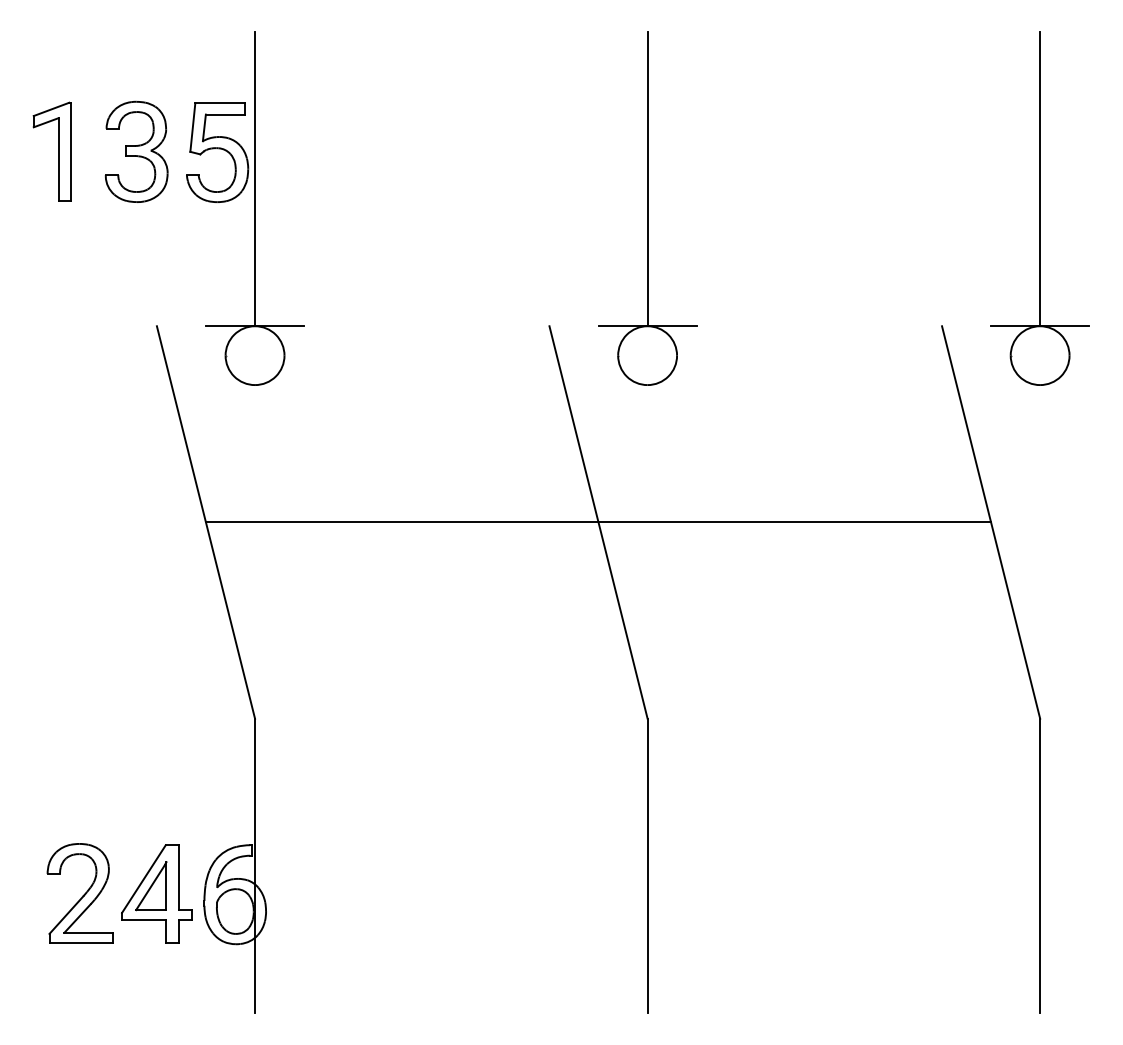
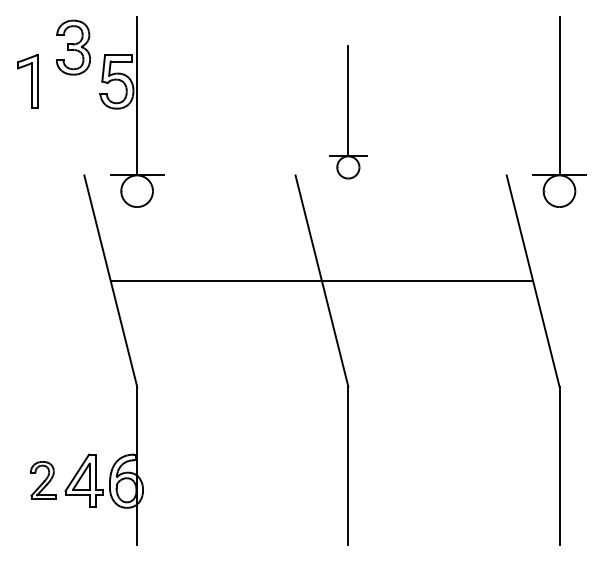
part: (136, 151) -> (73, 47), moved
part: (647, 207) -> (348, 111), size x0.7
part: (79, 893) -> (42, 480), size x0.7

